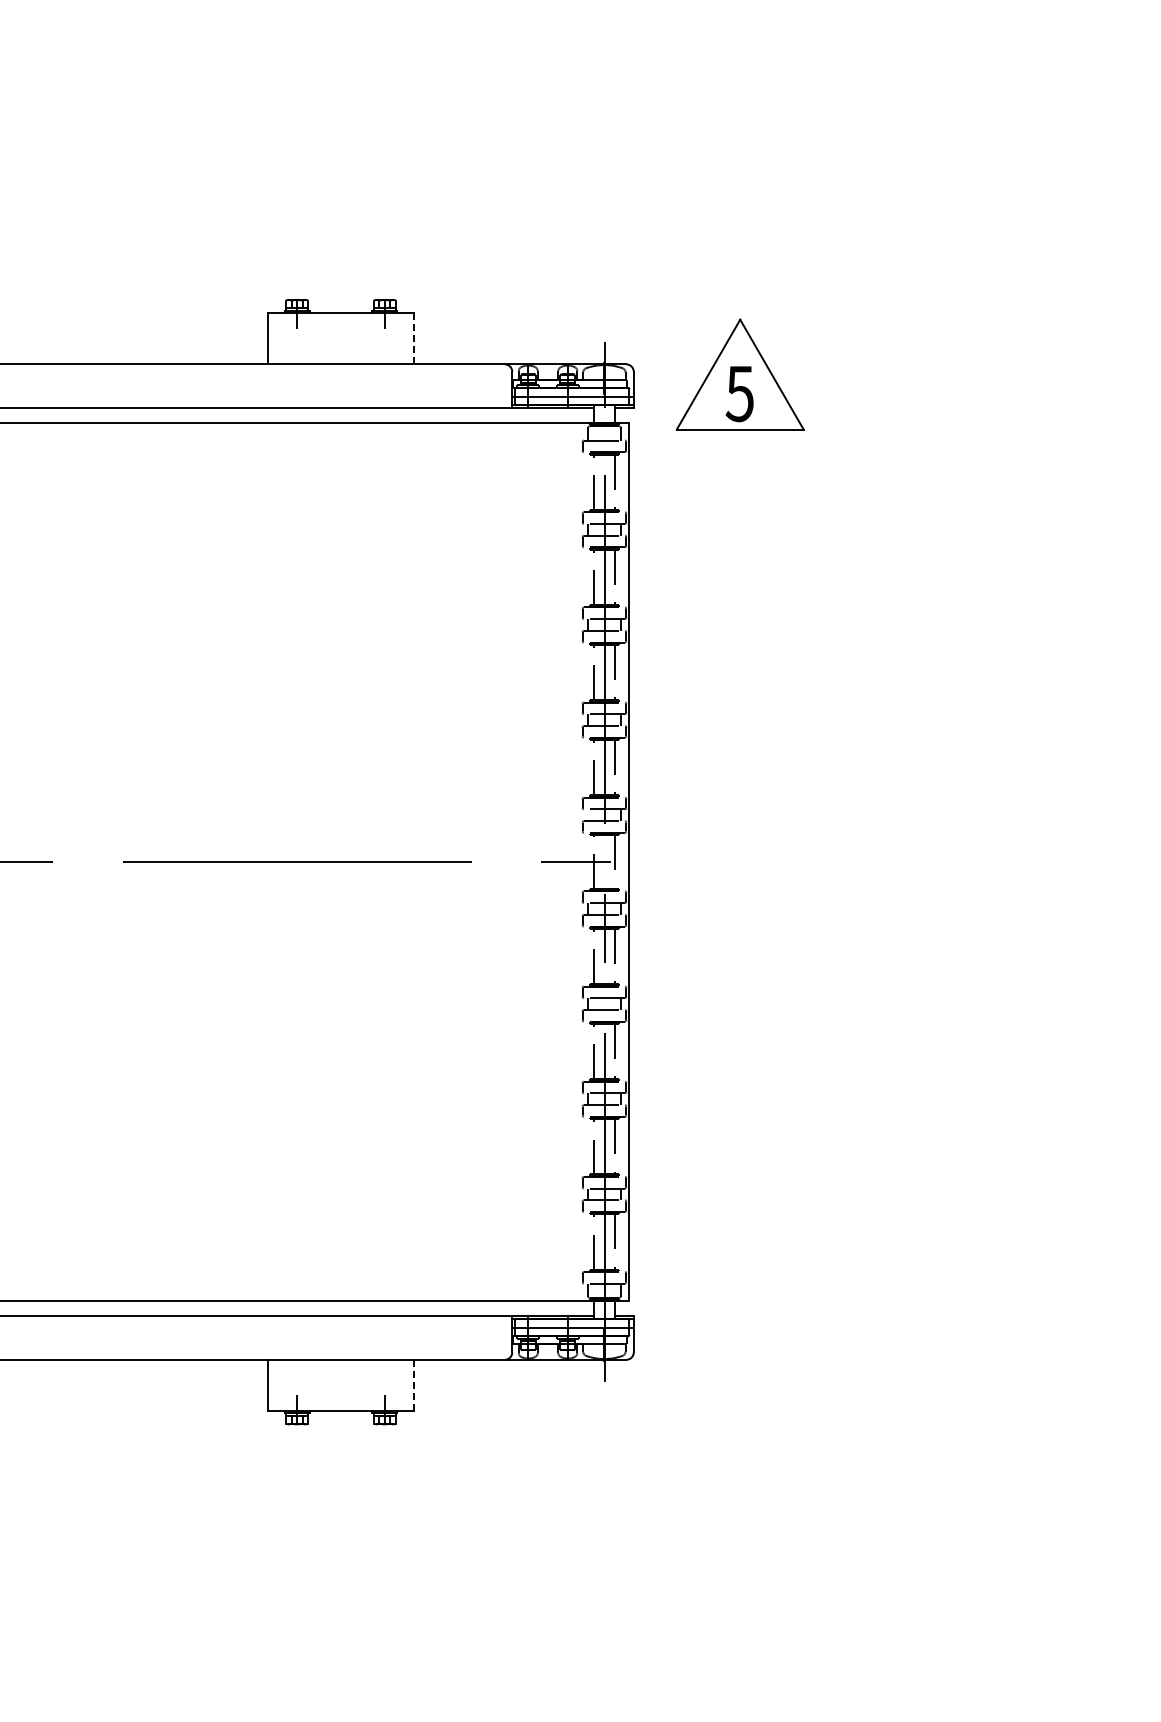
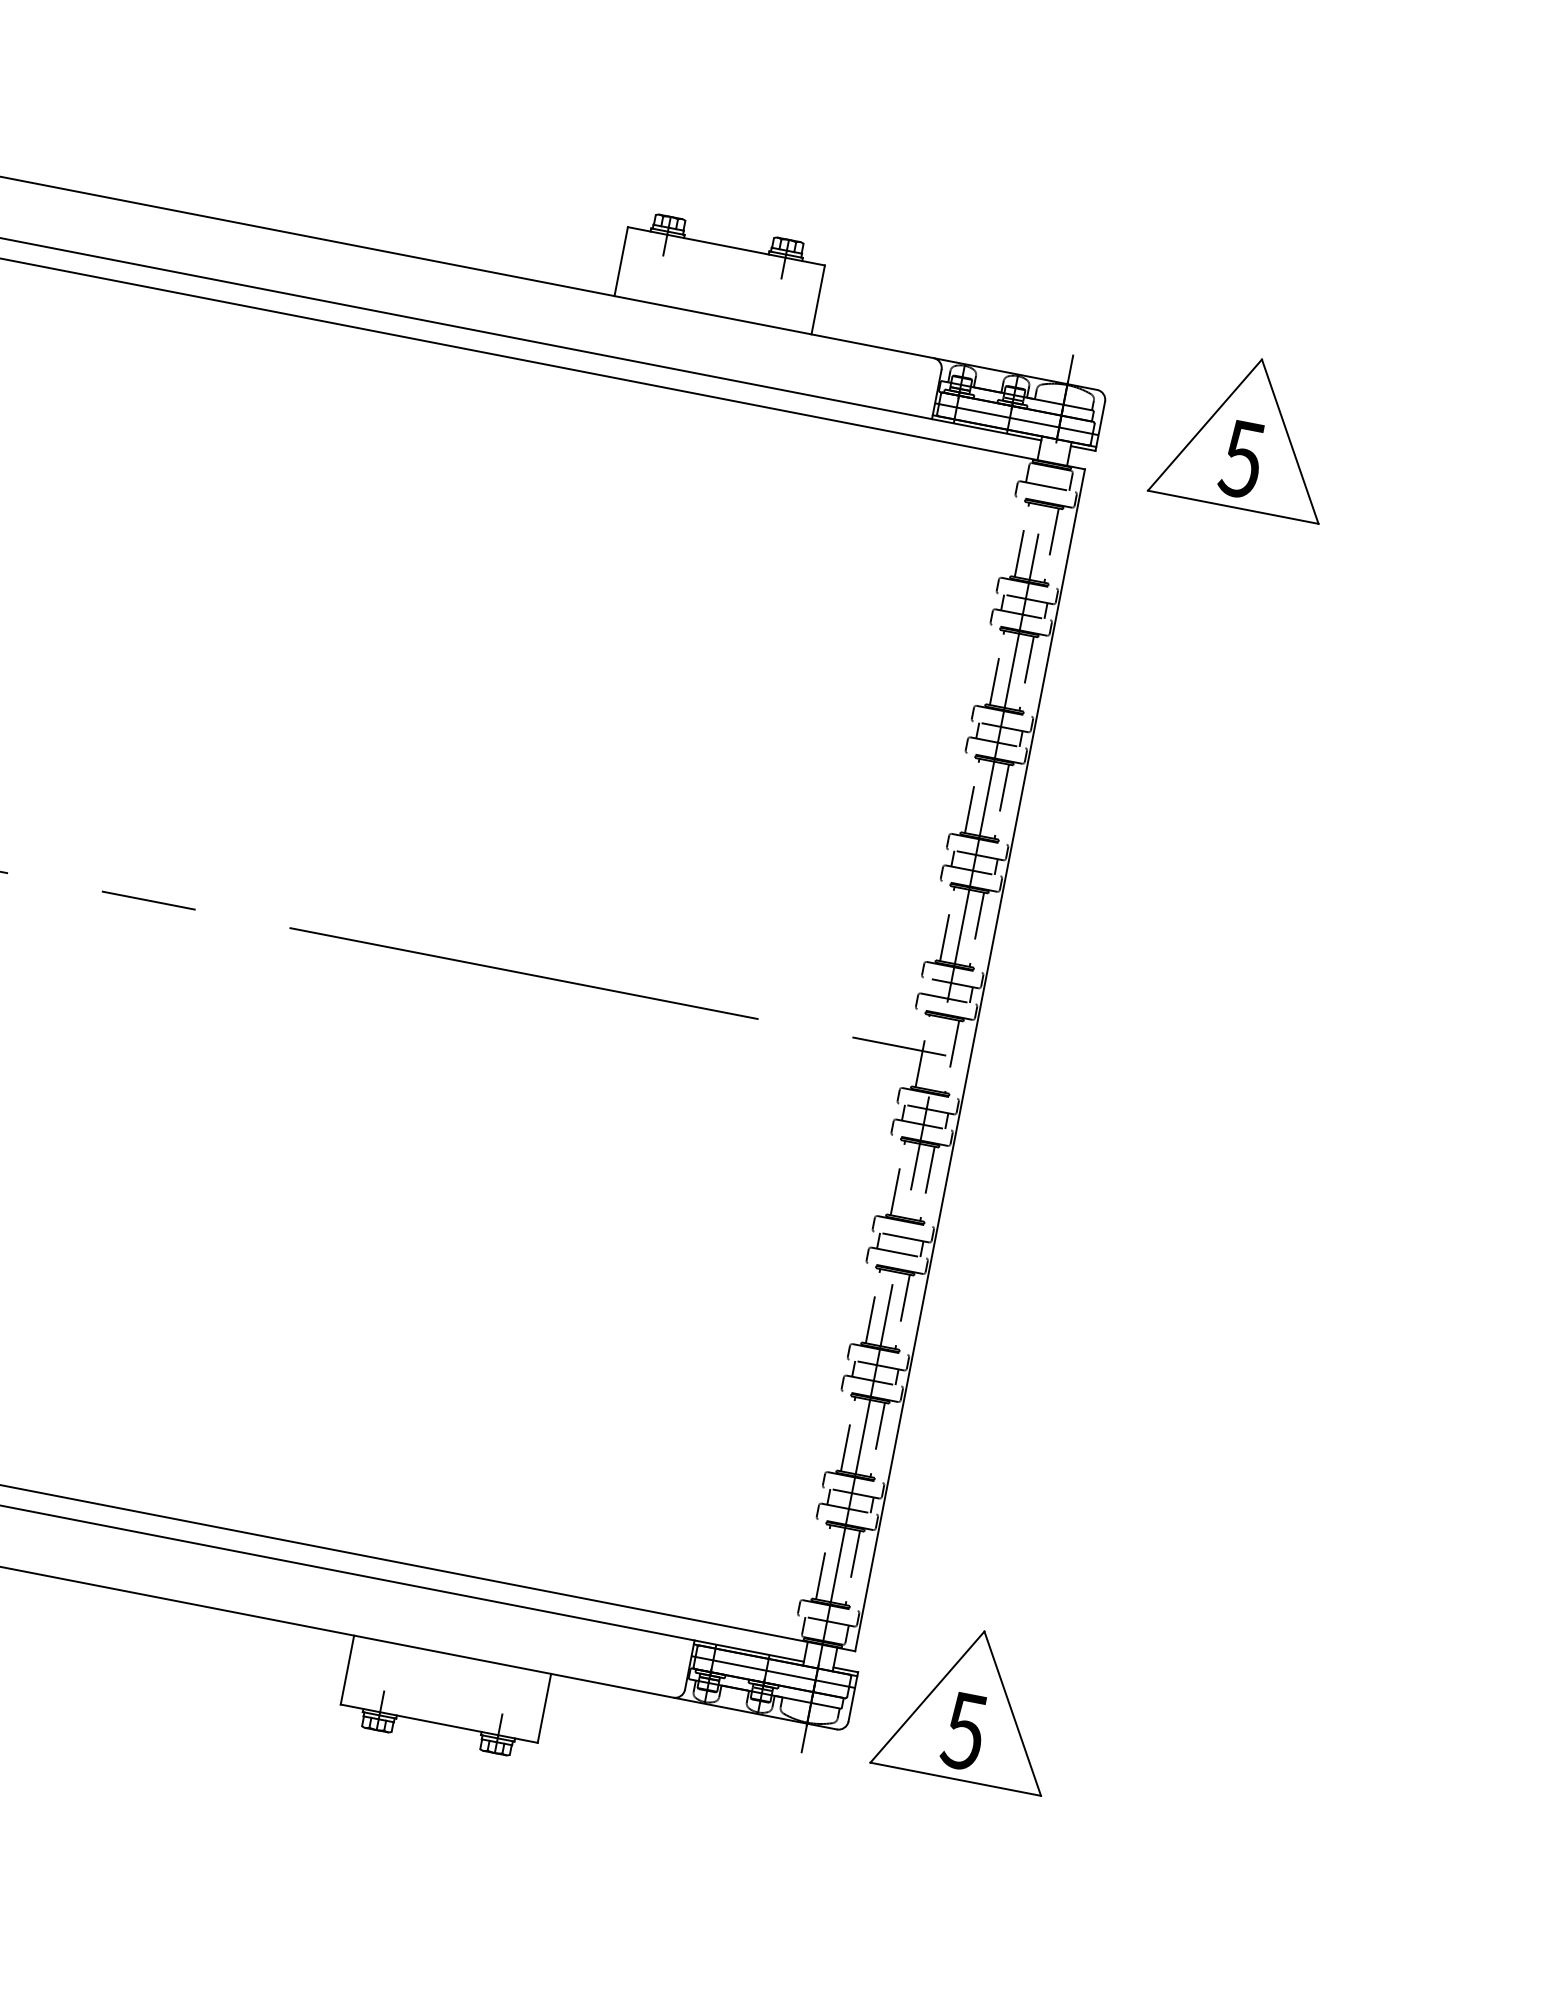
line: (414, 338) -> (818, 299), dashed -> solid
part: (718, 1323) -> (970, 1704), added
line: (414, 1385) -> (544, 1708), dashed -> solid

